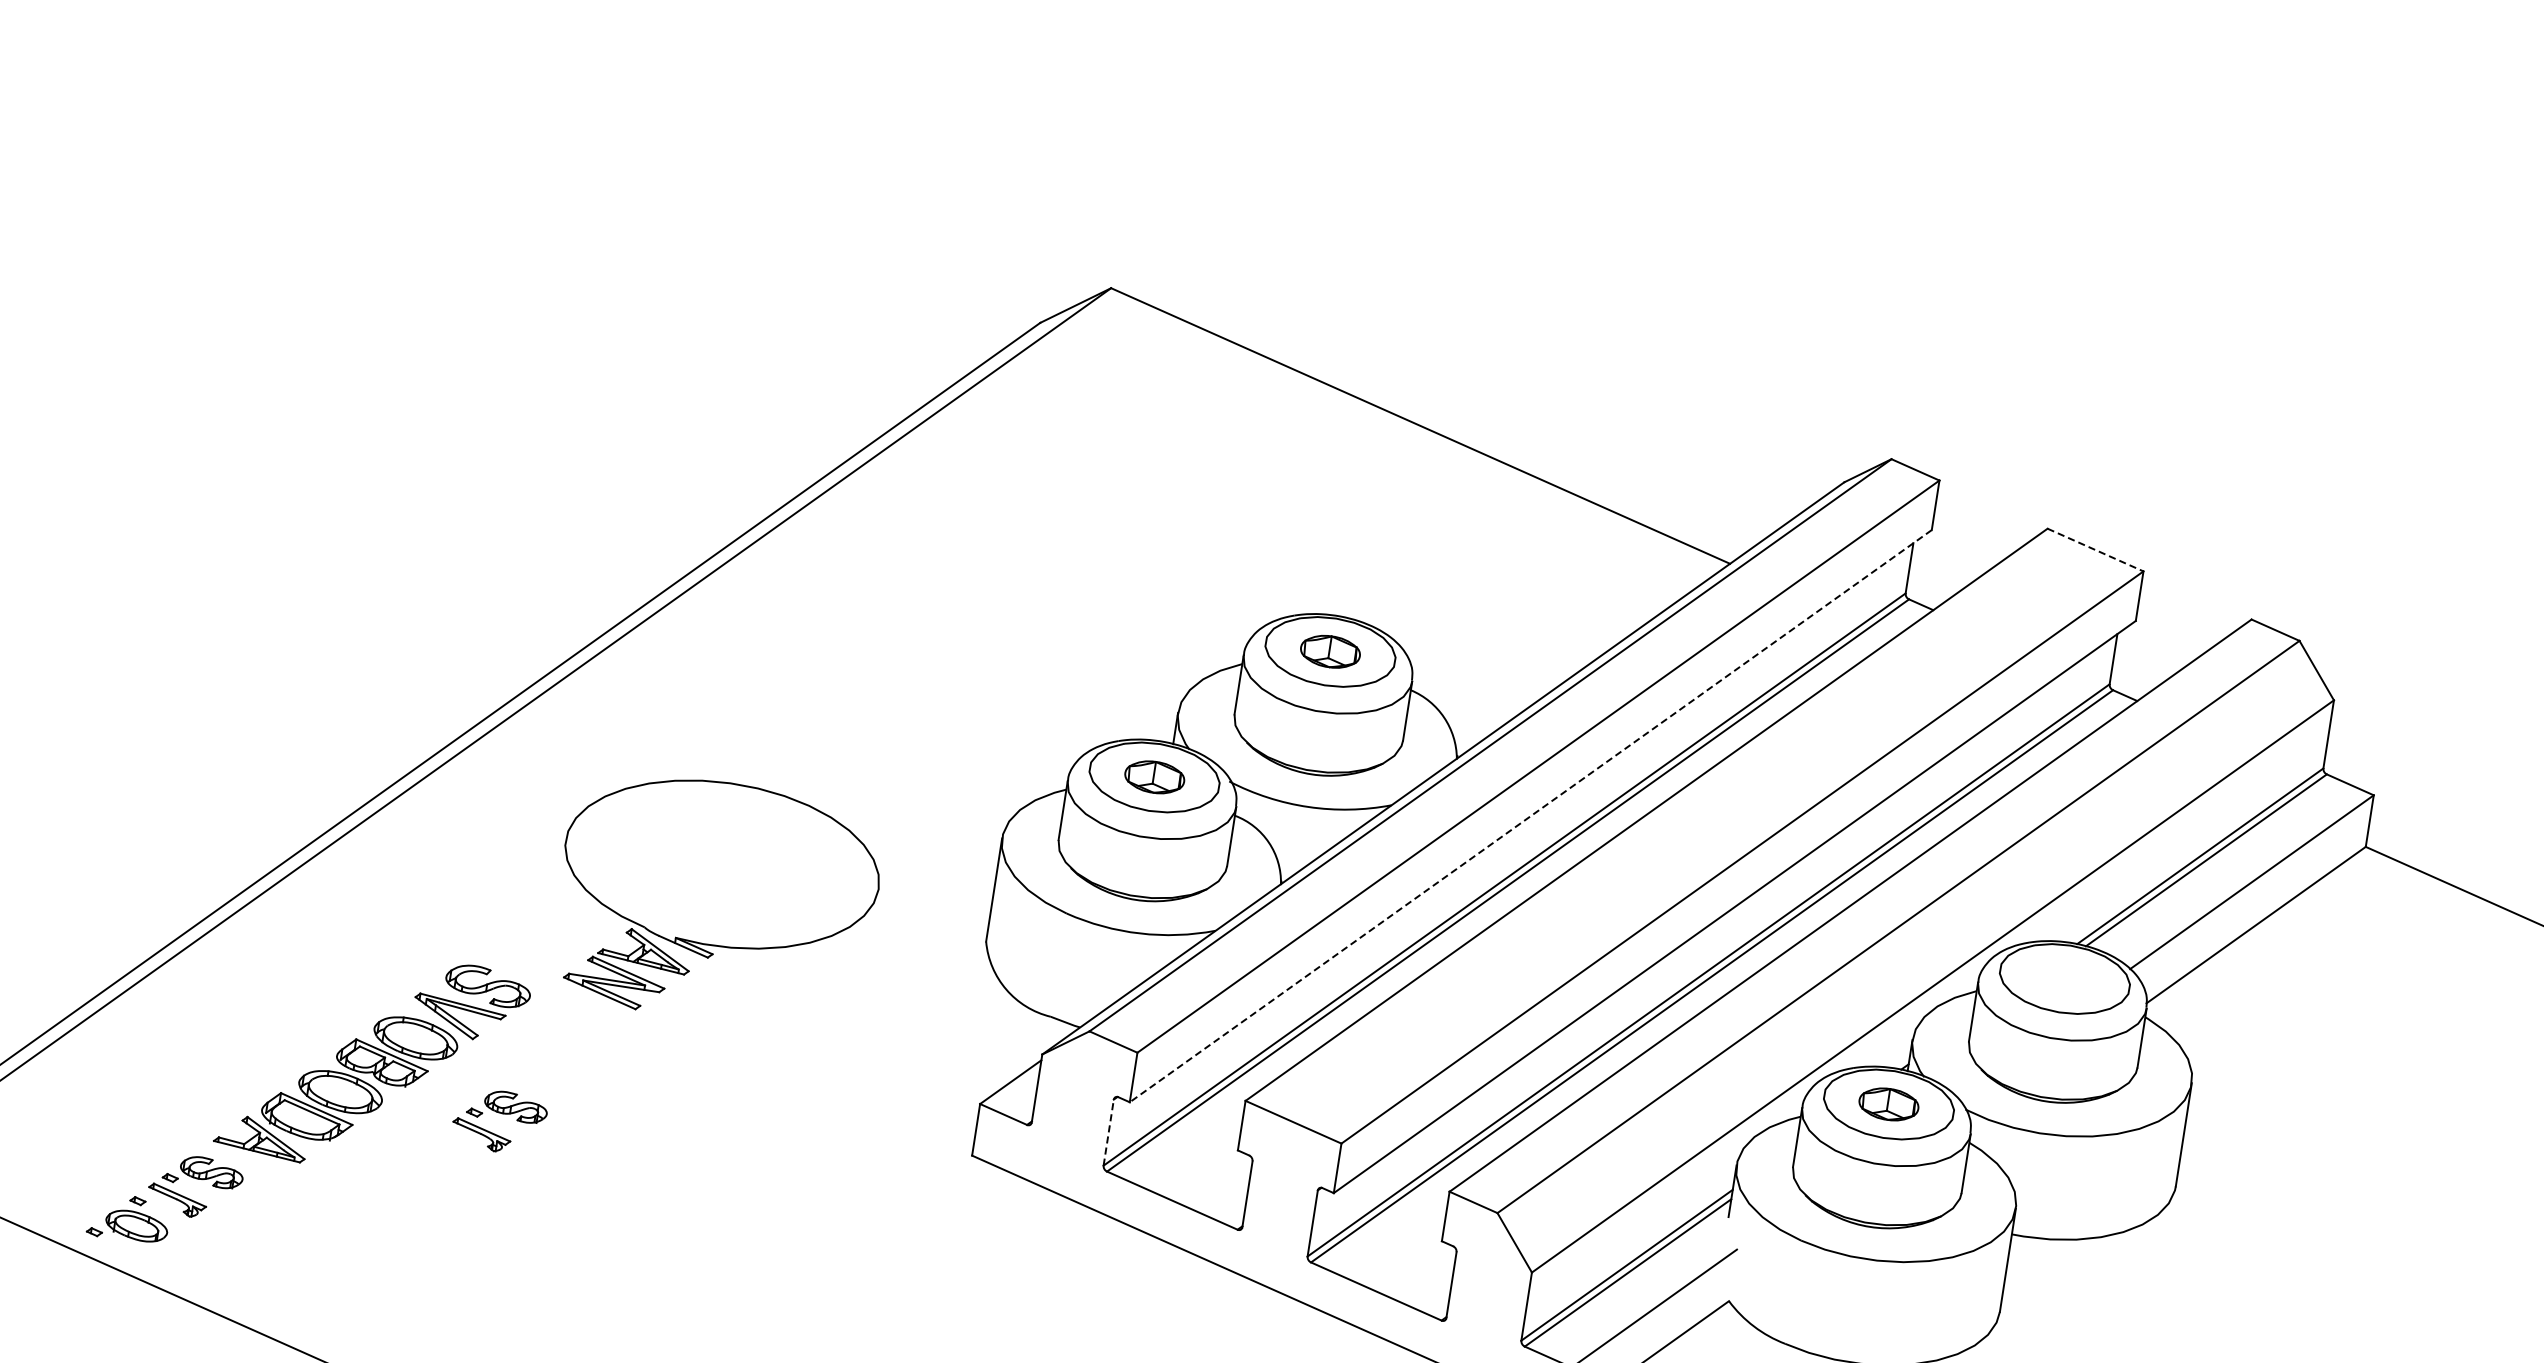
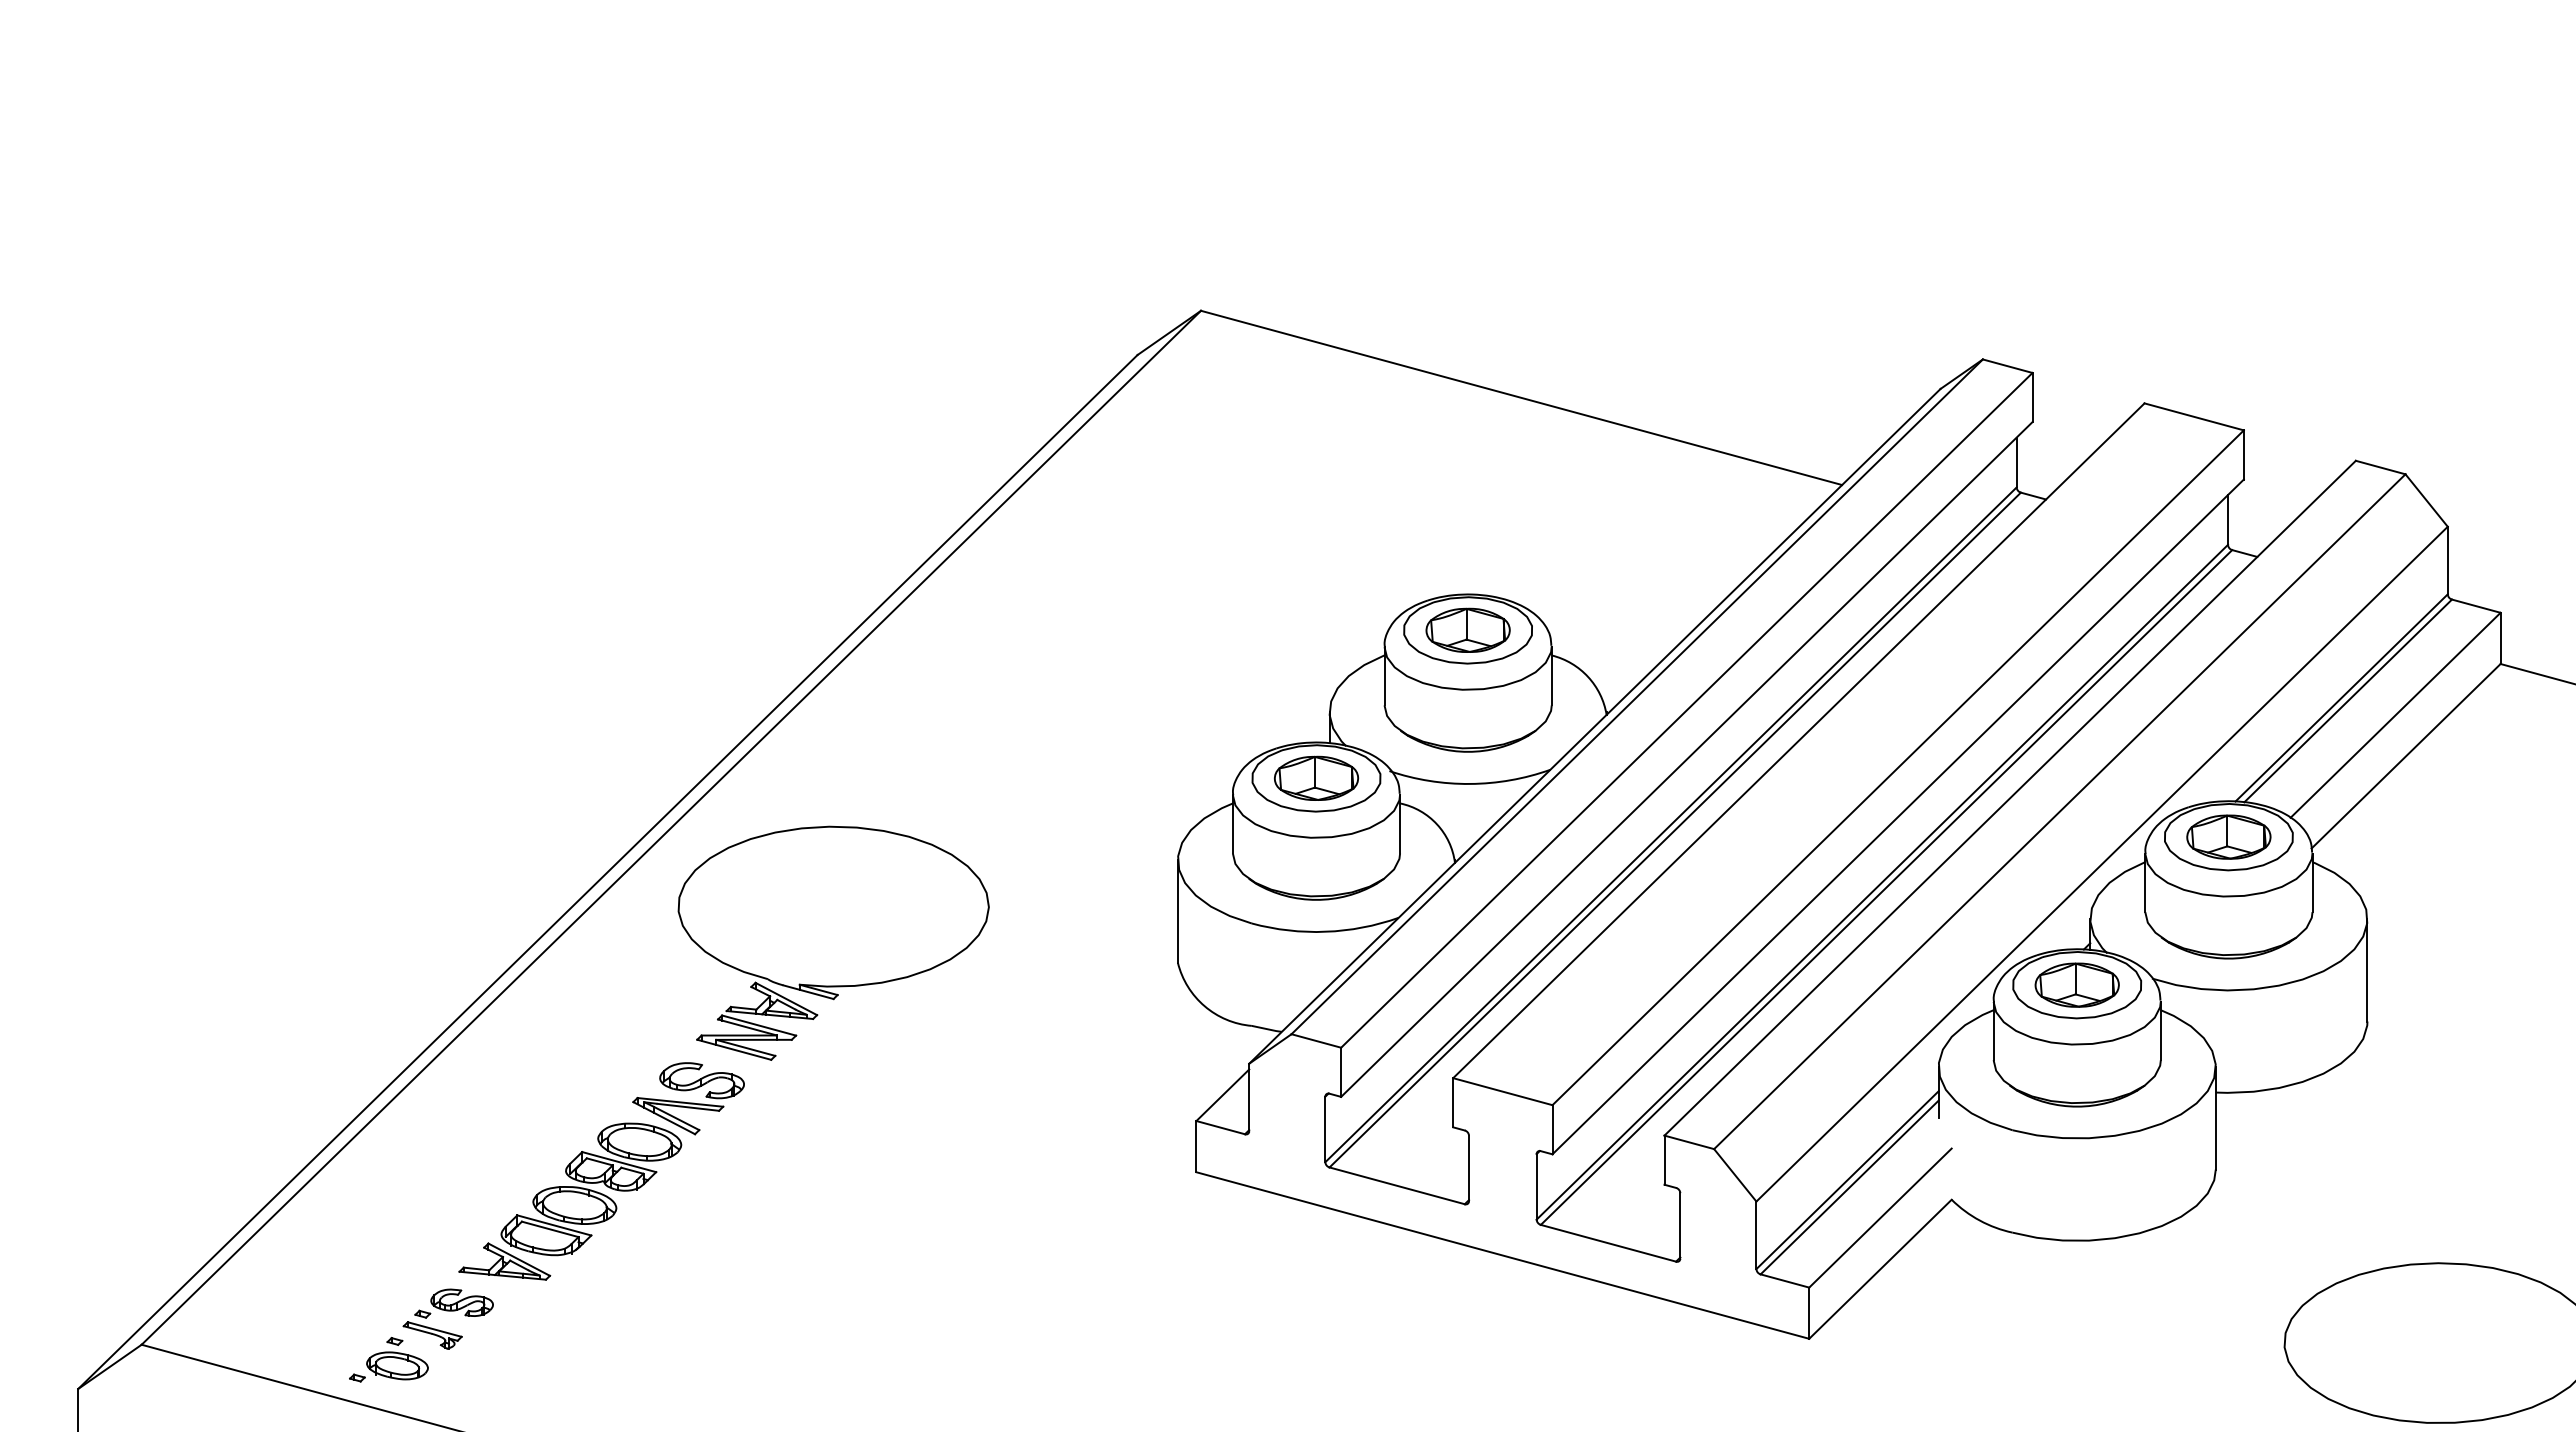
line: (2095, 550) -> (2194, 417), dashed -> solid
part: (1330, 650) -> (1467, 629), size x1.43
part: (1154, 776) -> (1316, 777), size x1.43
line: (1530, 816) -> (1686, 759), dashed -> solid
part: (716, 900) -> (833, 942), moved
part: (2064, 978) -> (2228, 836), added
part: (1888, 1103) -> (2076, 984), size x1.43
part: (499, 1113) -> (732, 1202), removed
line: (1108, 1132) -> (1325, 1129), dashed -> solid

